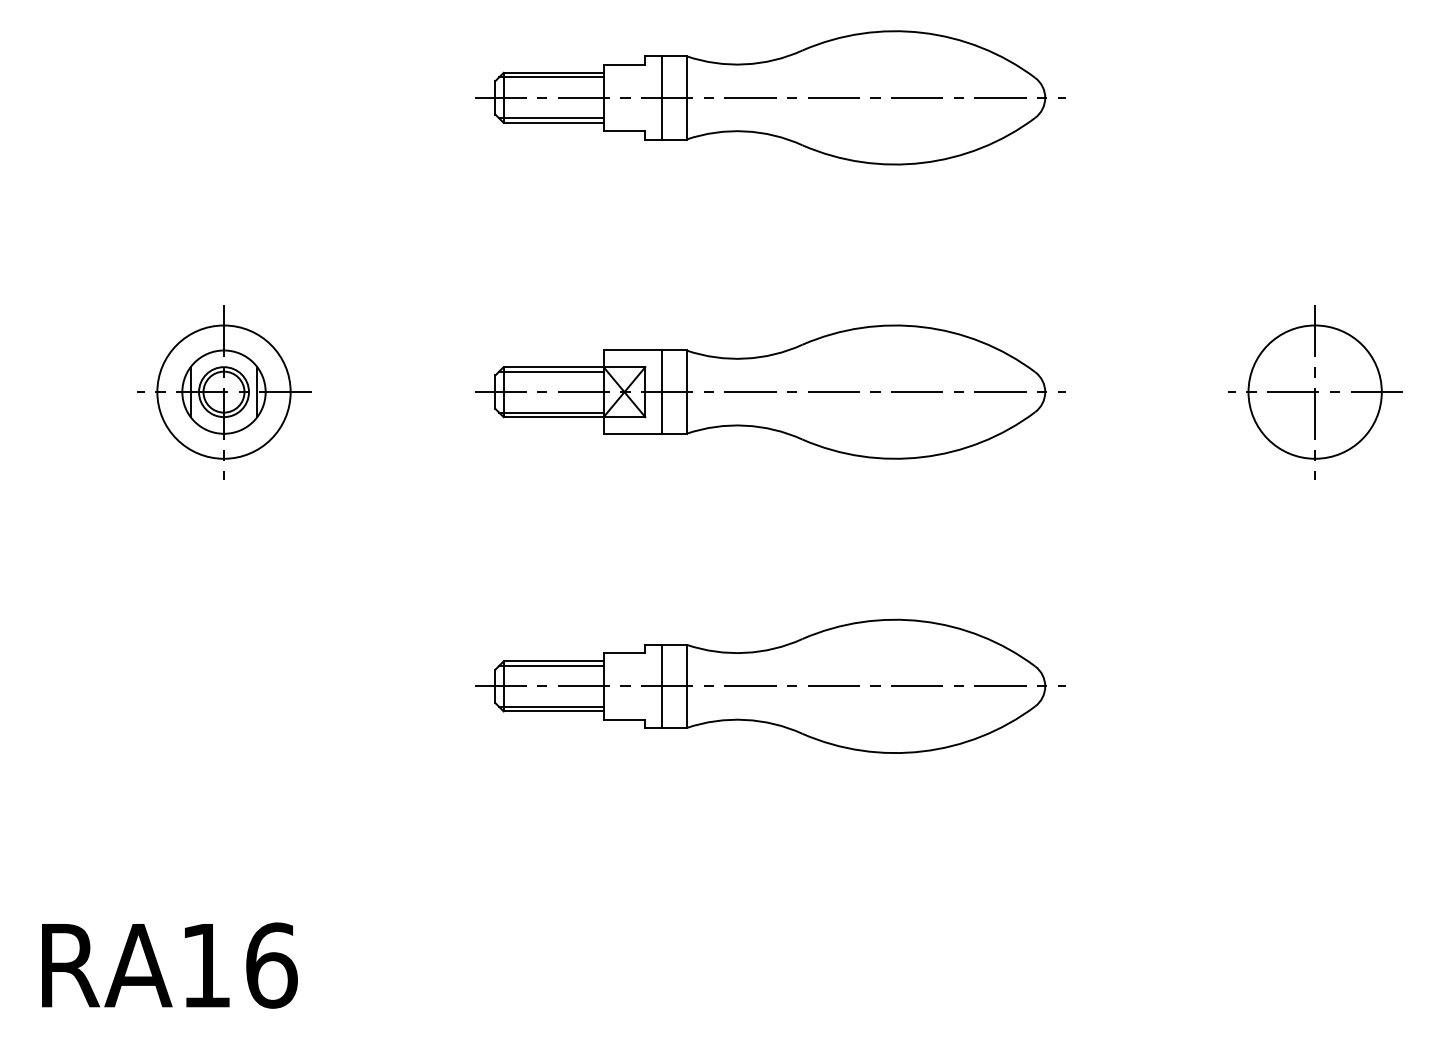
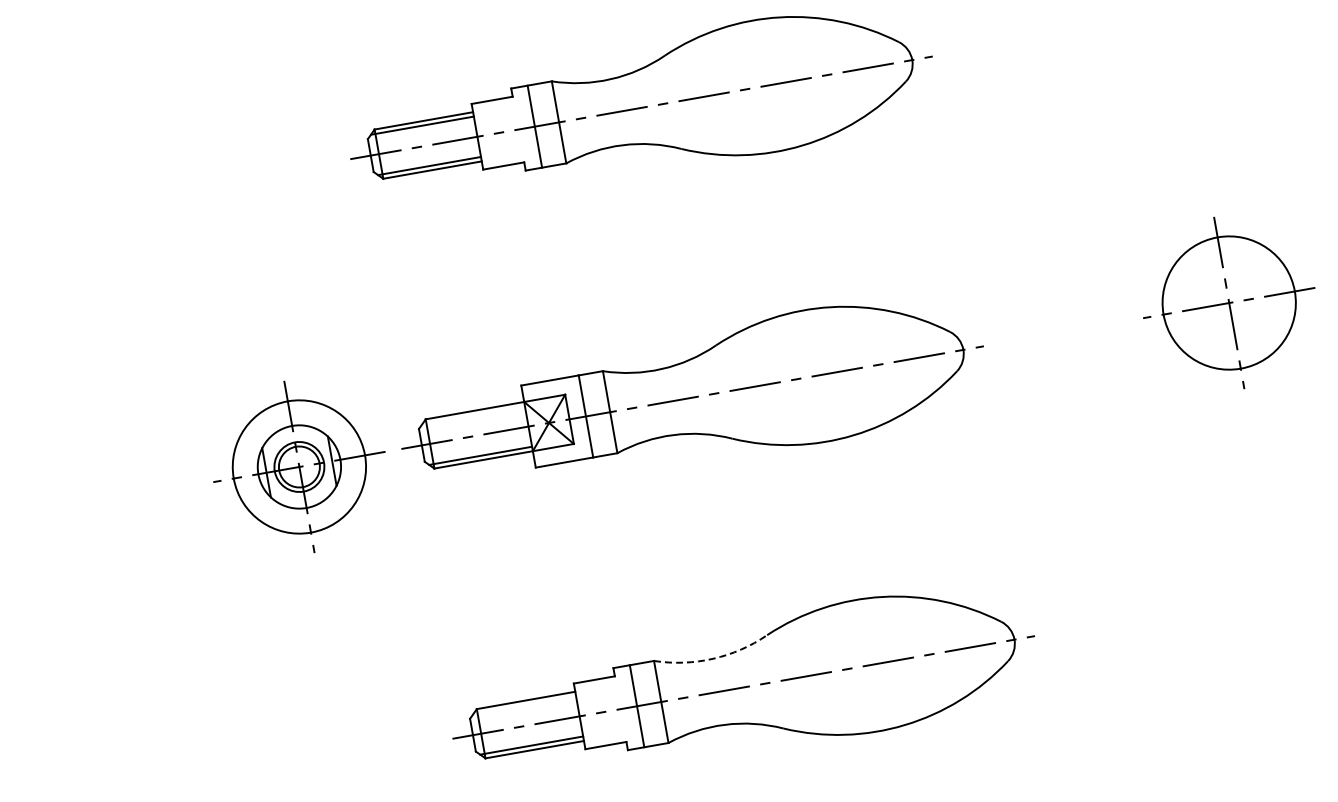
line: (551, 371) -> (473, 415), removed
part: (224, 392) -> (299, 467), moved
arc: (745, 652) -> (713, 658), solid -> dashed
line: (551, 665) -> (524, 704), removed

